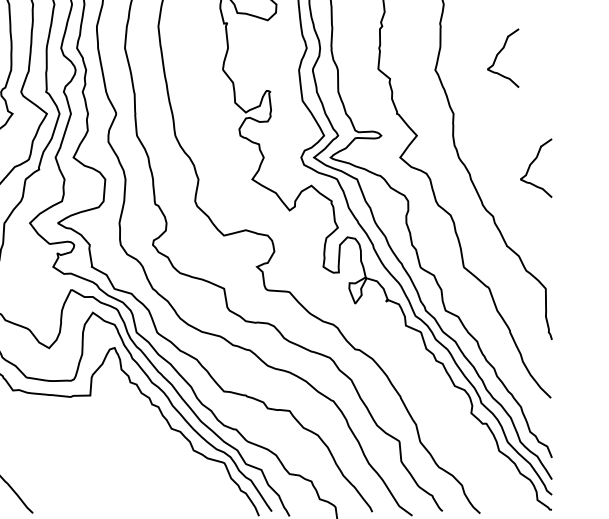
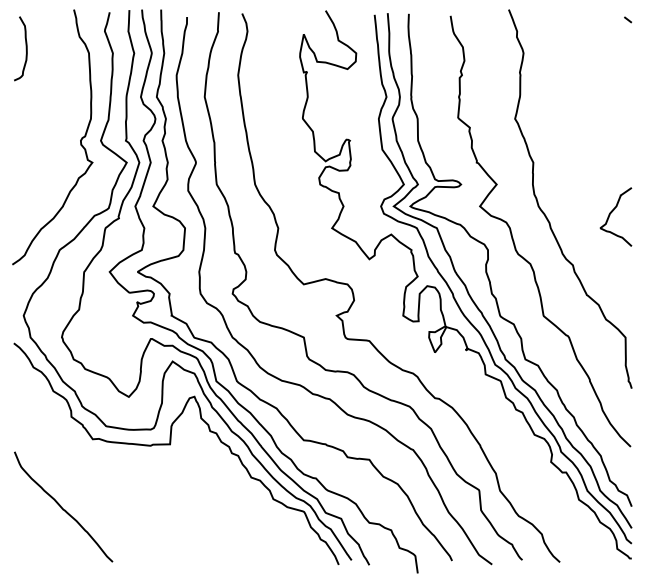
curve: (499, 53) -> (579, 102), removed

